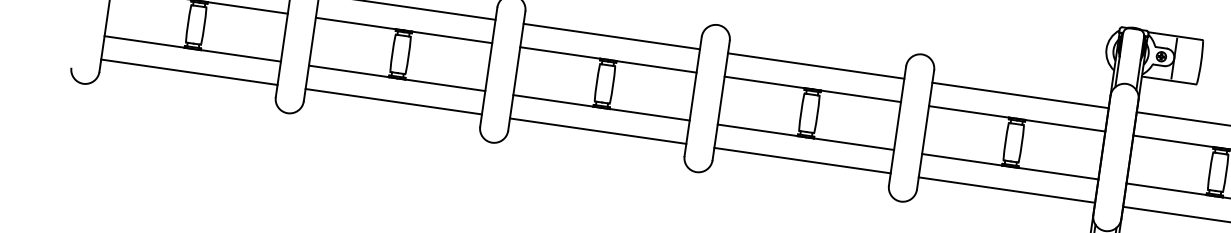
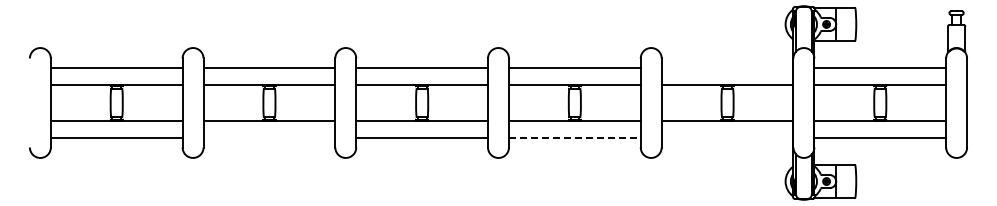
line: (1020, 95) -> (727, 67), removed
line: (393, 101) -> (269, 138), removed
line: (802, 160) -> (574, 138), solid -> dashed
line: (1006, 190) -> (727, 138), removed

